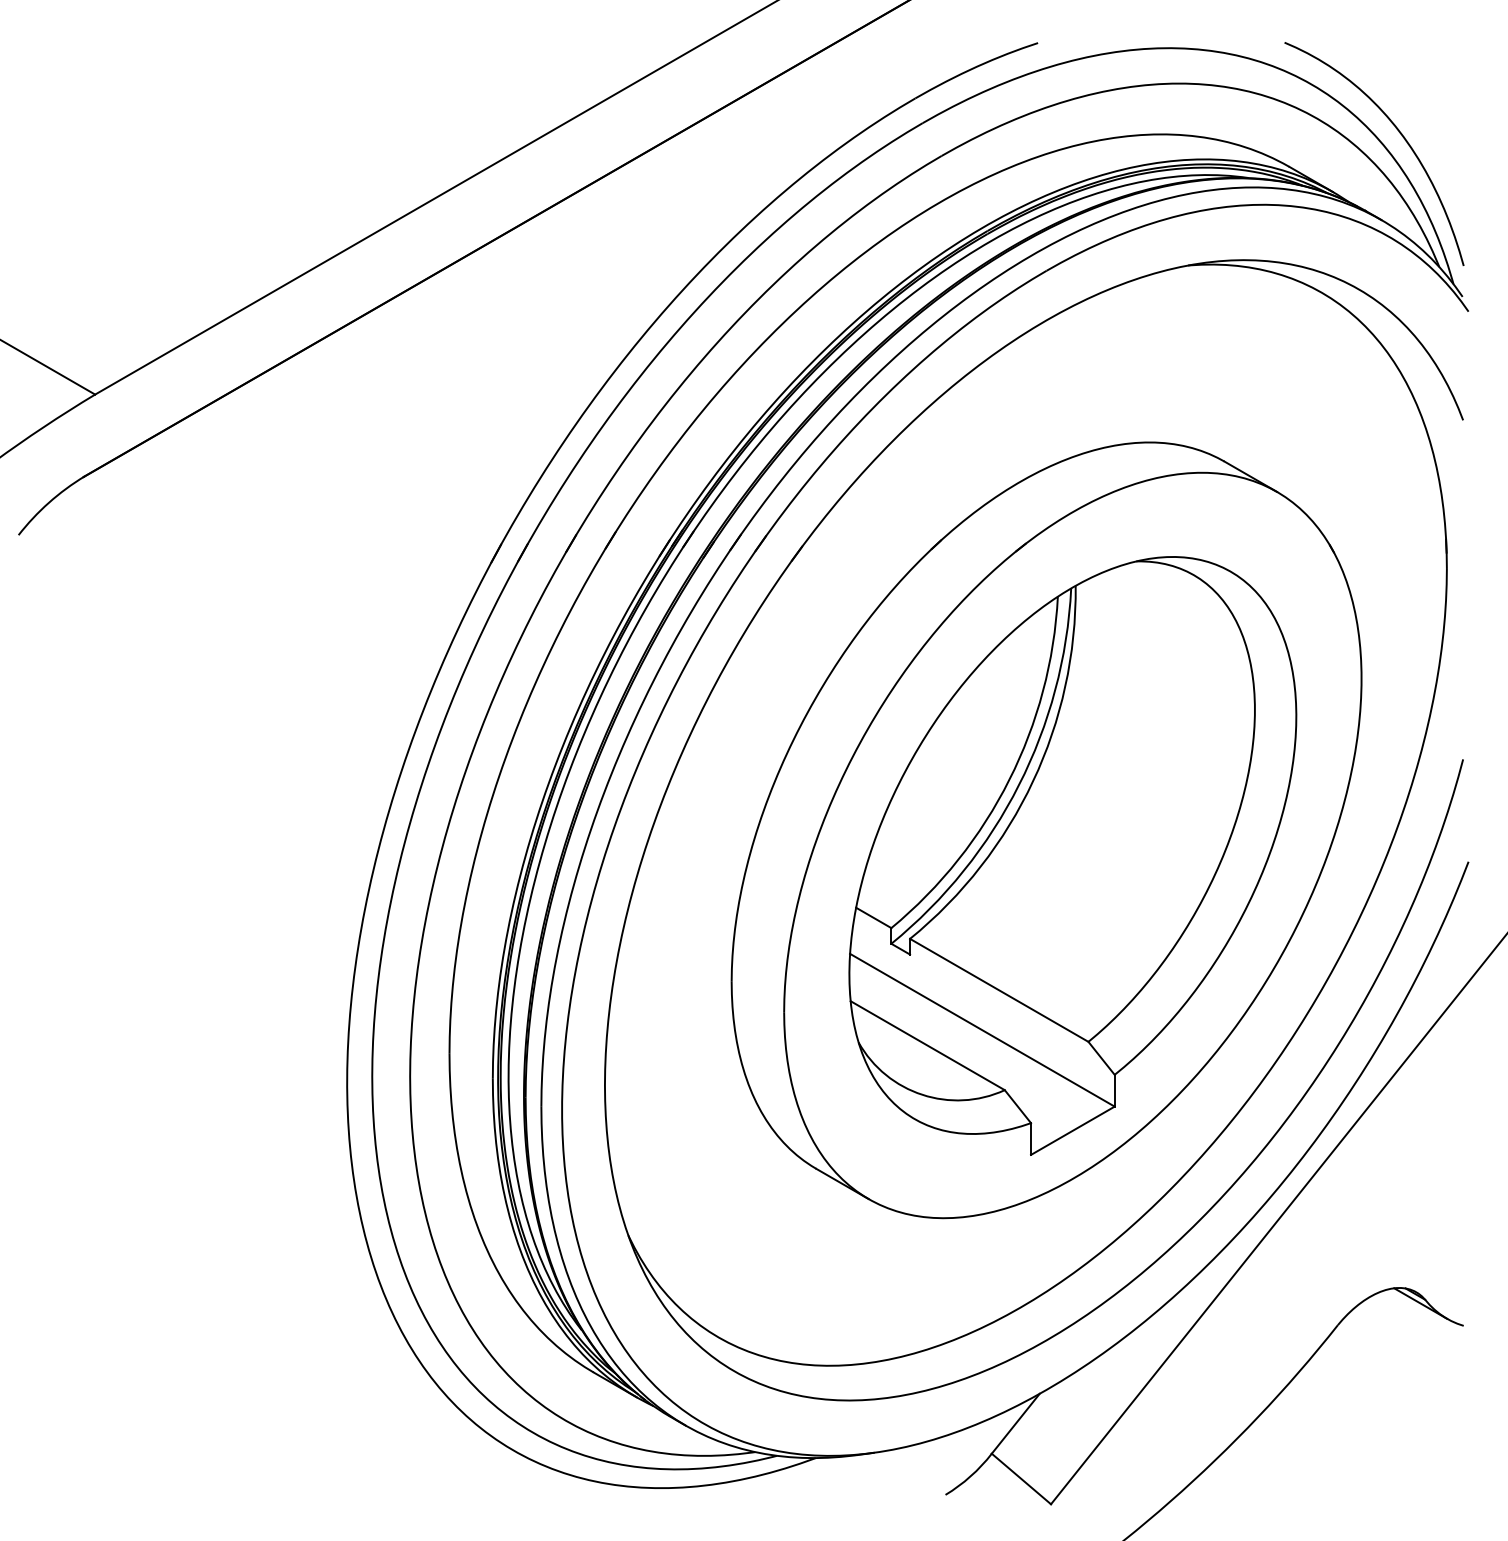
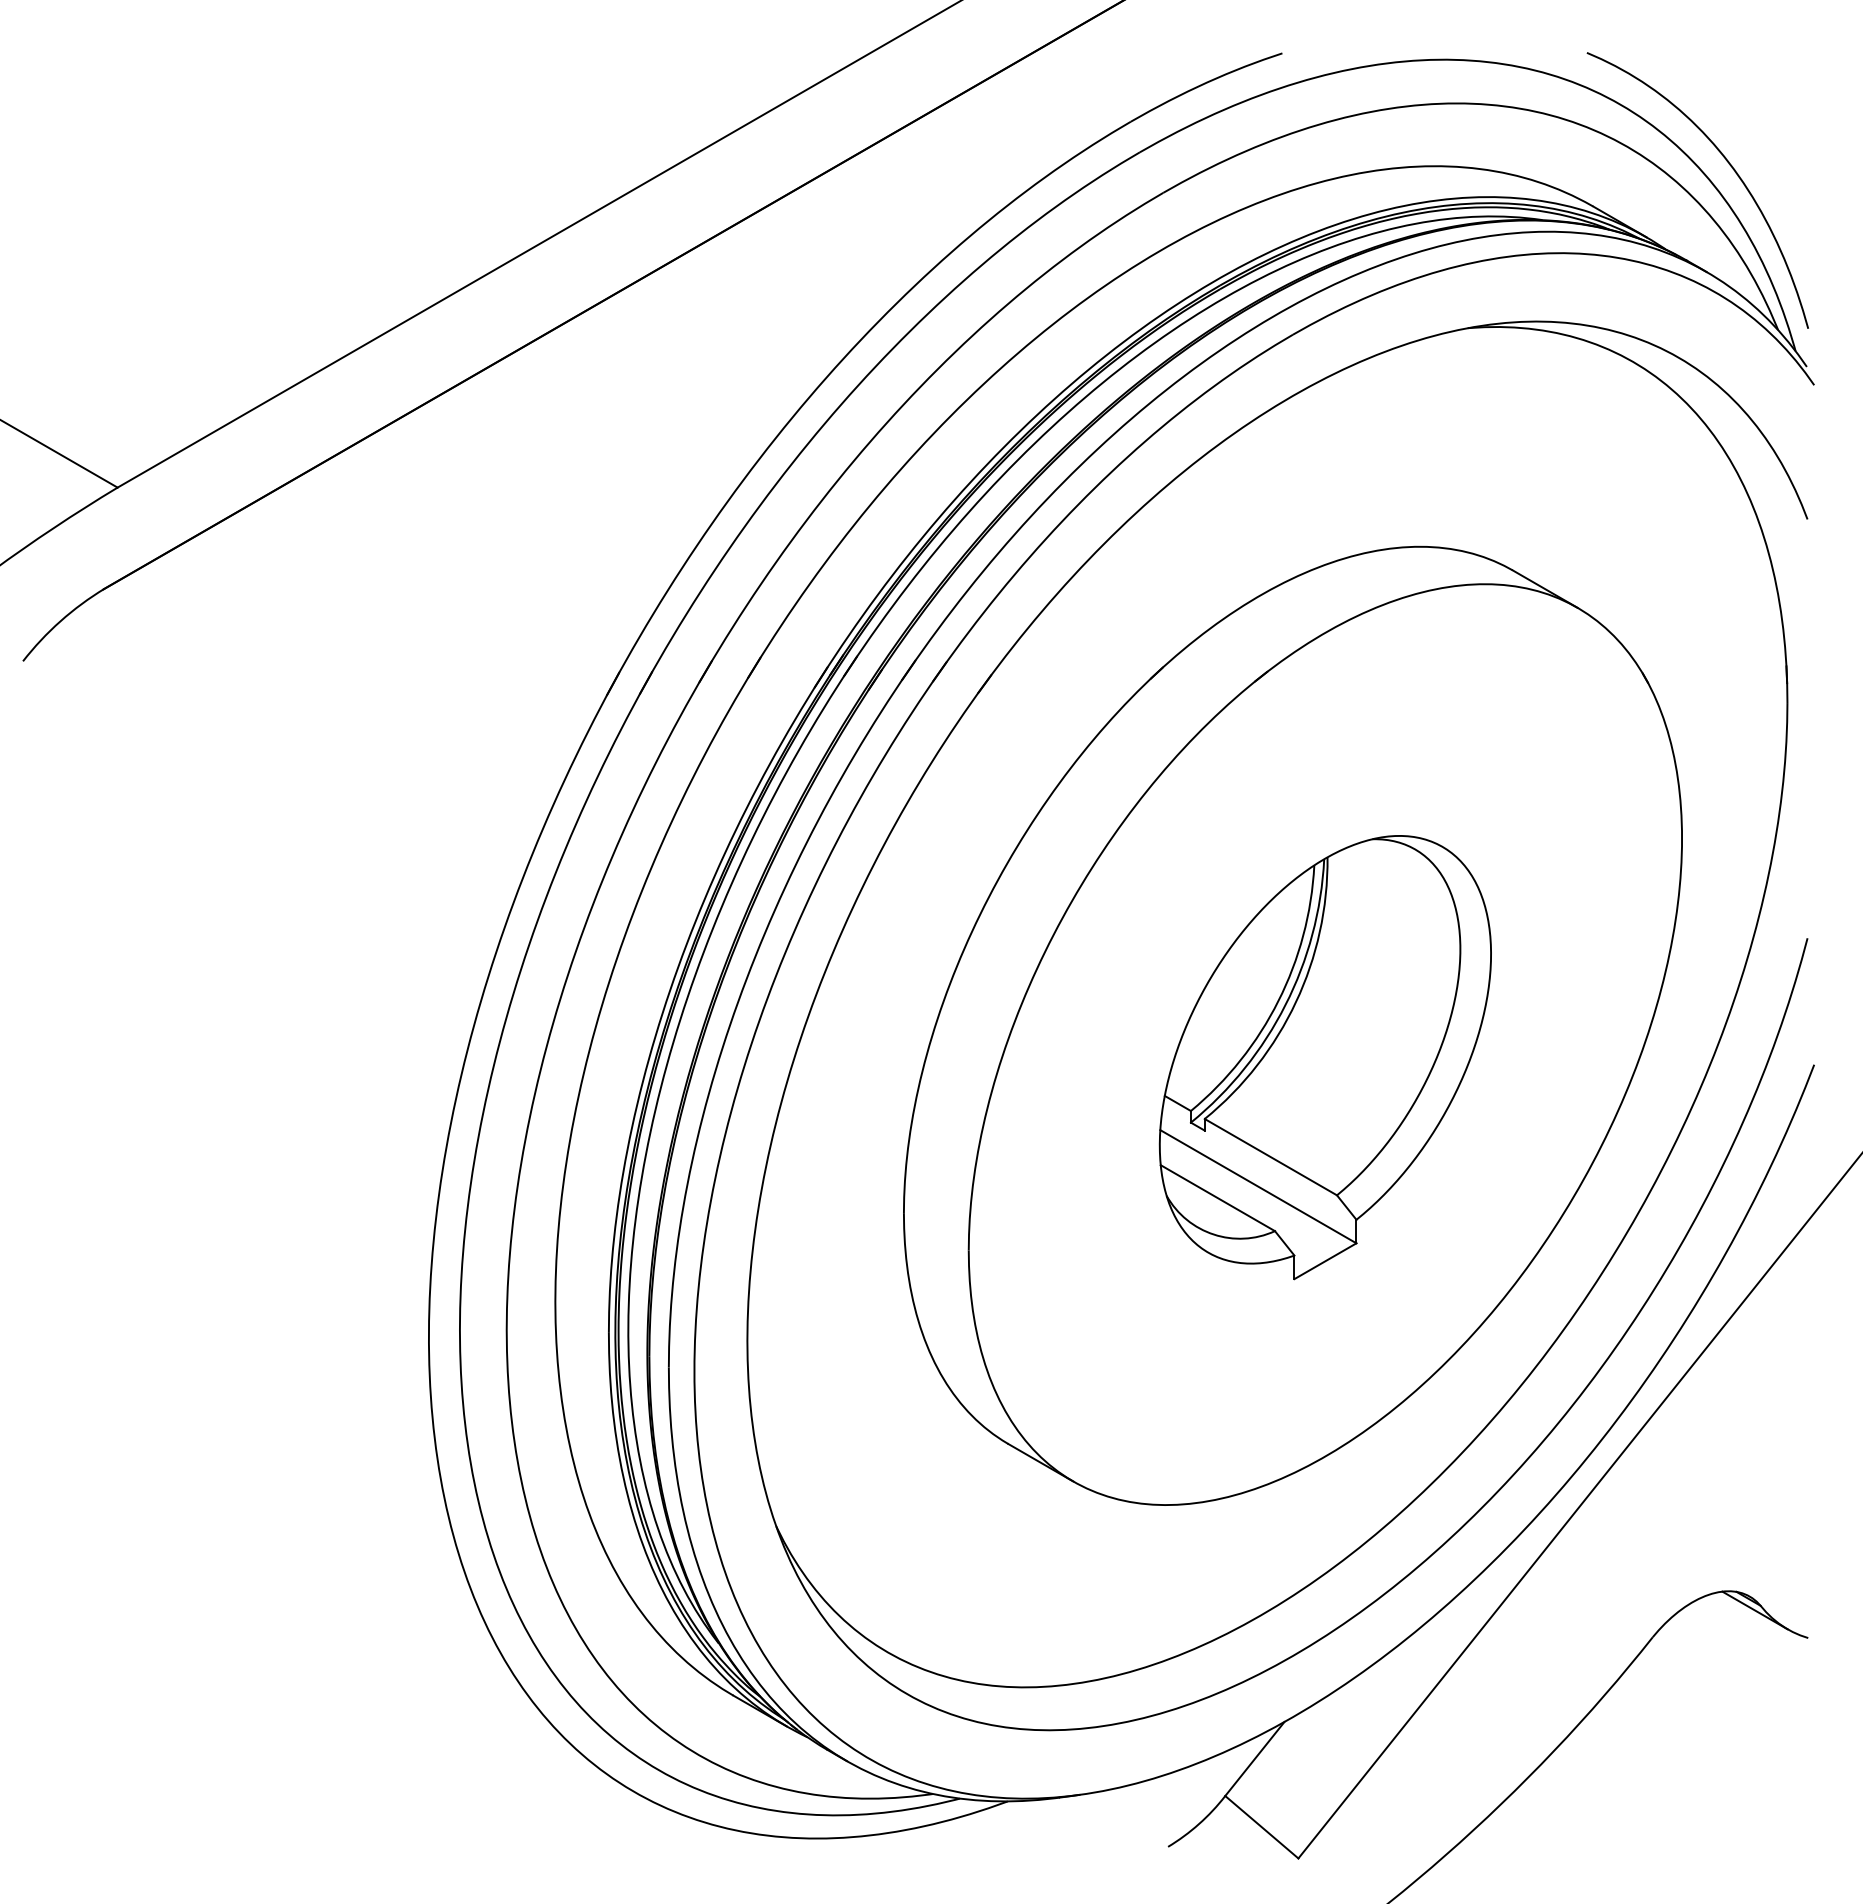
part: (1072, 855) -> (1325, 1057), size x0.6

